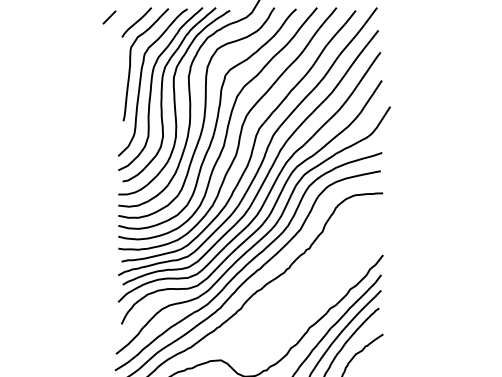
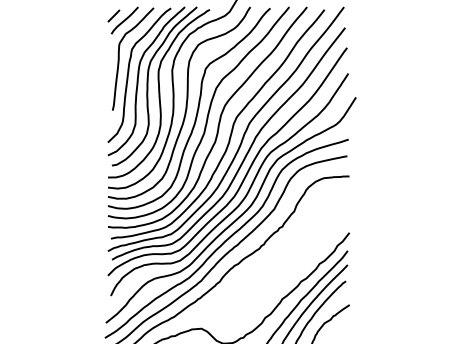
line: (109, 16) -> (113, 15), moved

